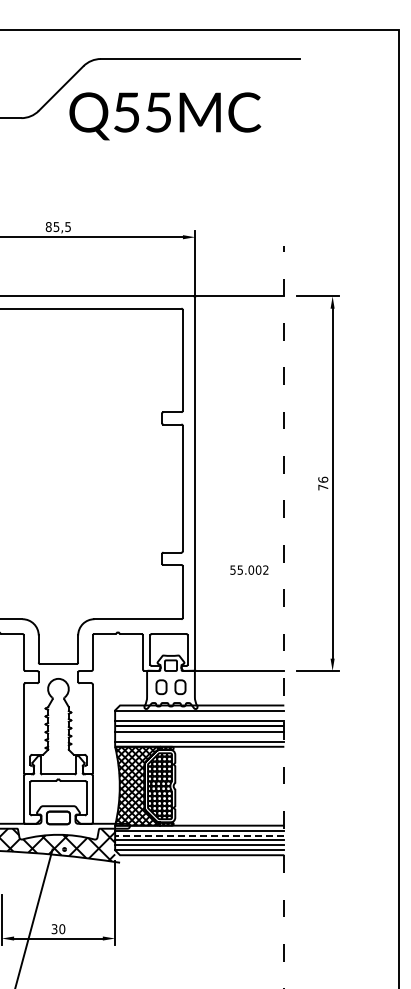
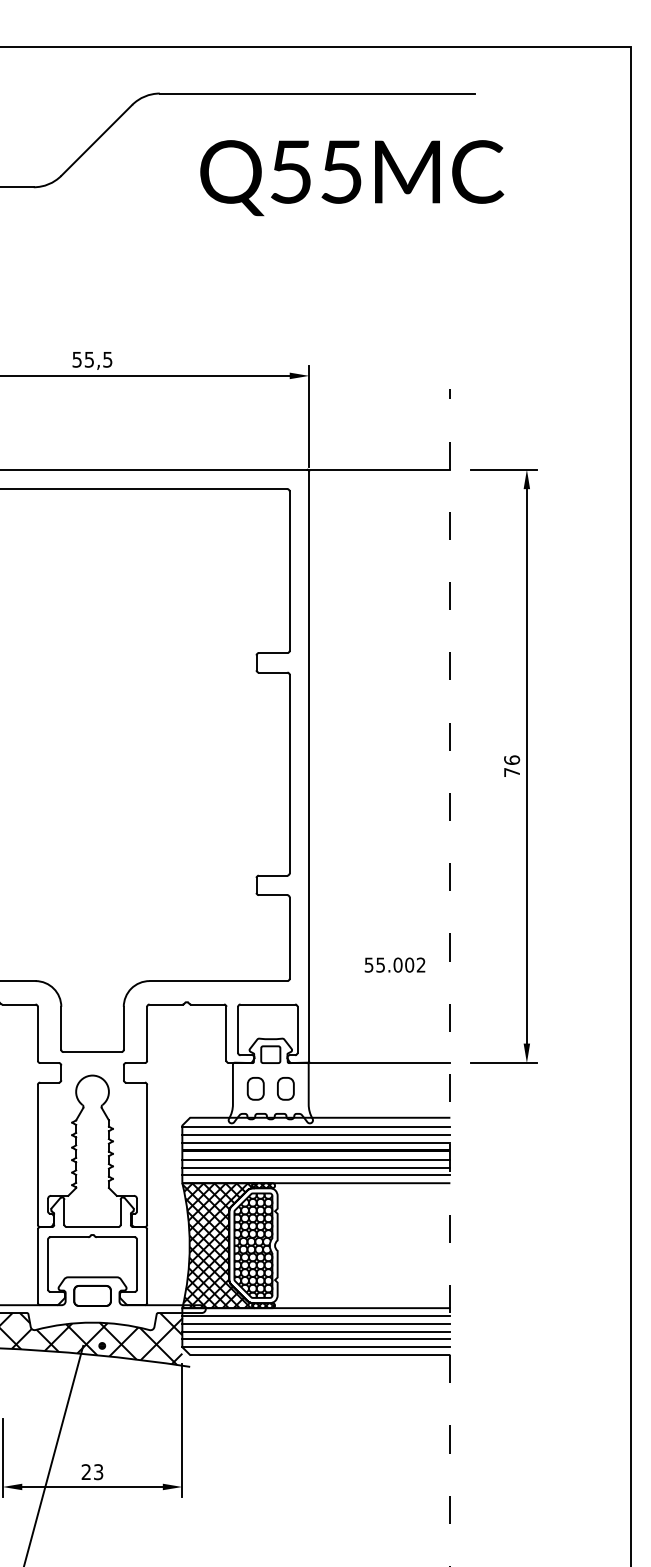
text: (165, 116) -> (352, 178), moved
text: (48, 226) -> (76, 358), 85,5 -> 55,5
text: (249, 569) -> (395, 964), moved
line: (199, 716) -> (315, 1135), added
line: (199, 736) -> (315, 1166), added
line: (199, 835) -> (315, 1323), dashed -> solid
text: (58, 929) -> (92, 1472), 30 -> 23

